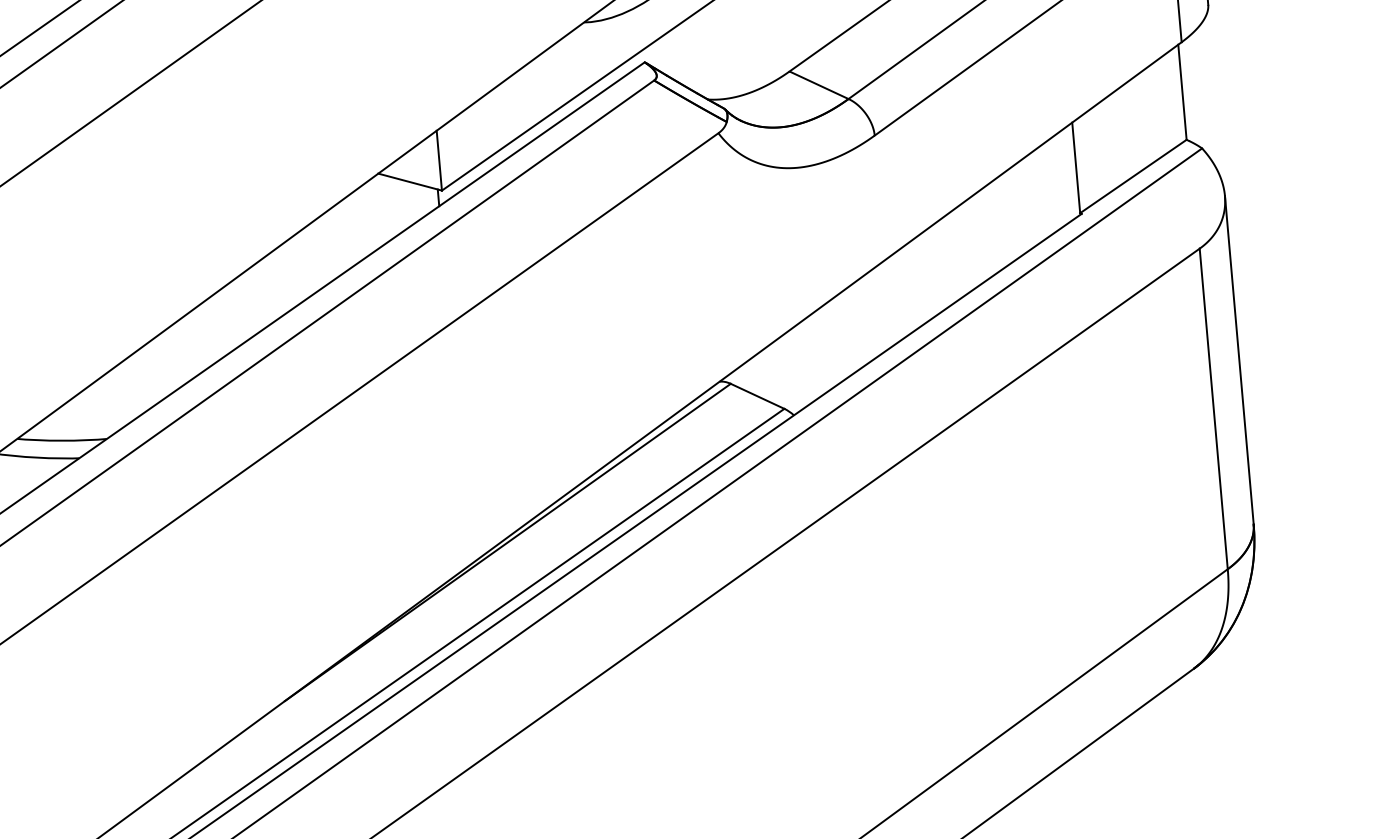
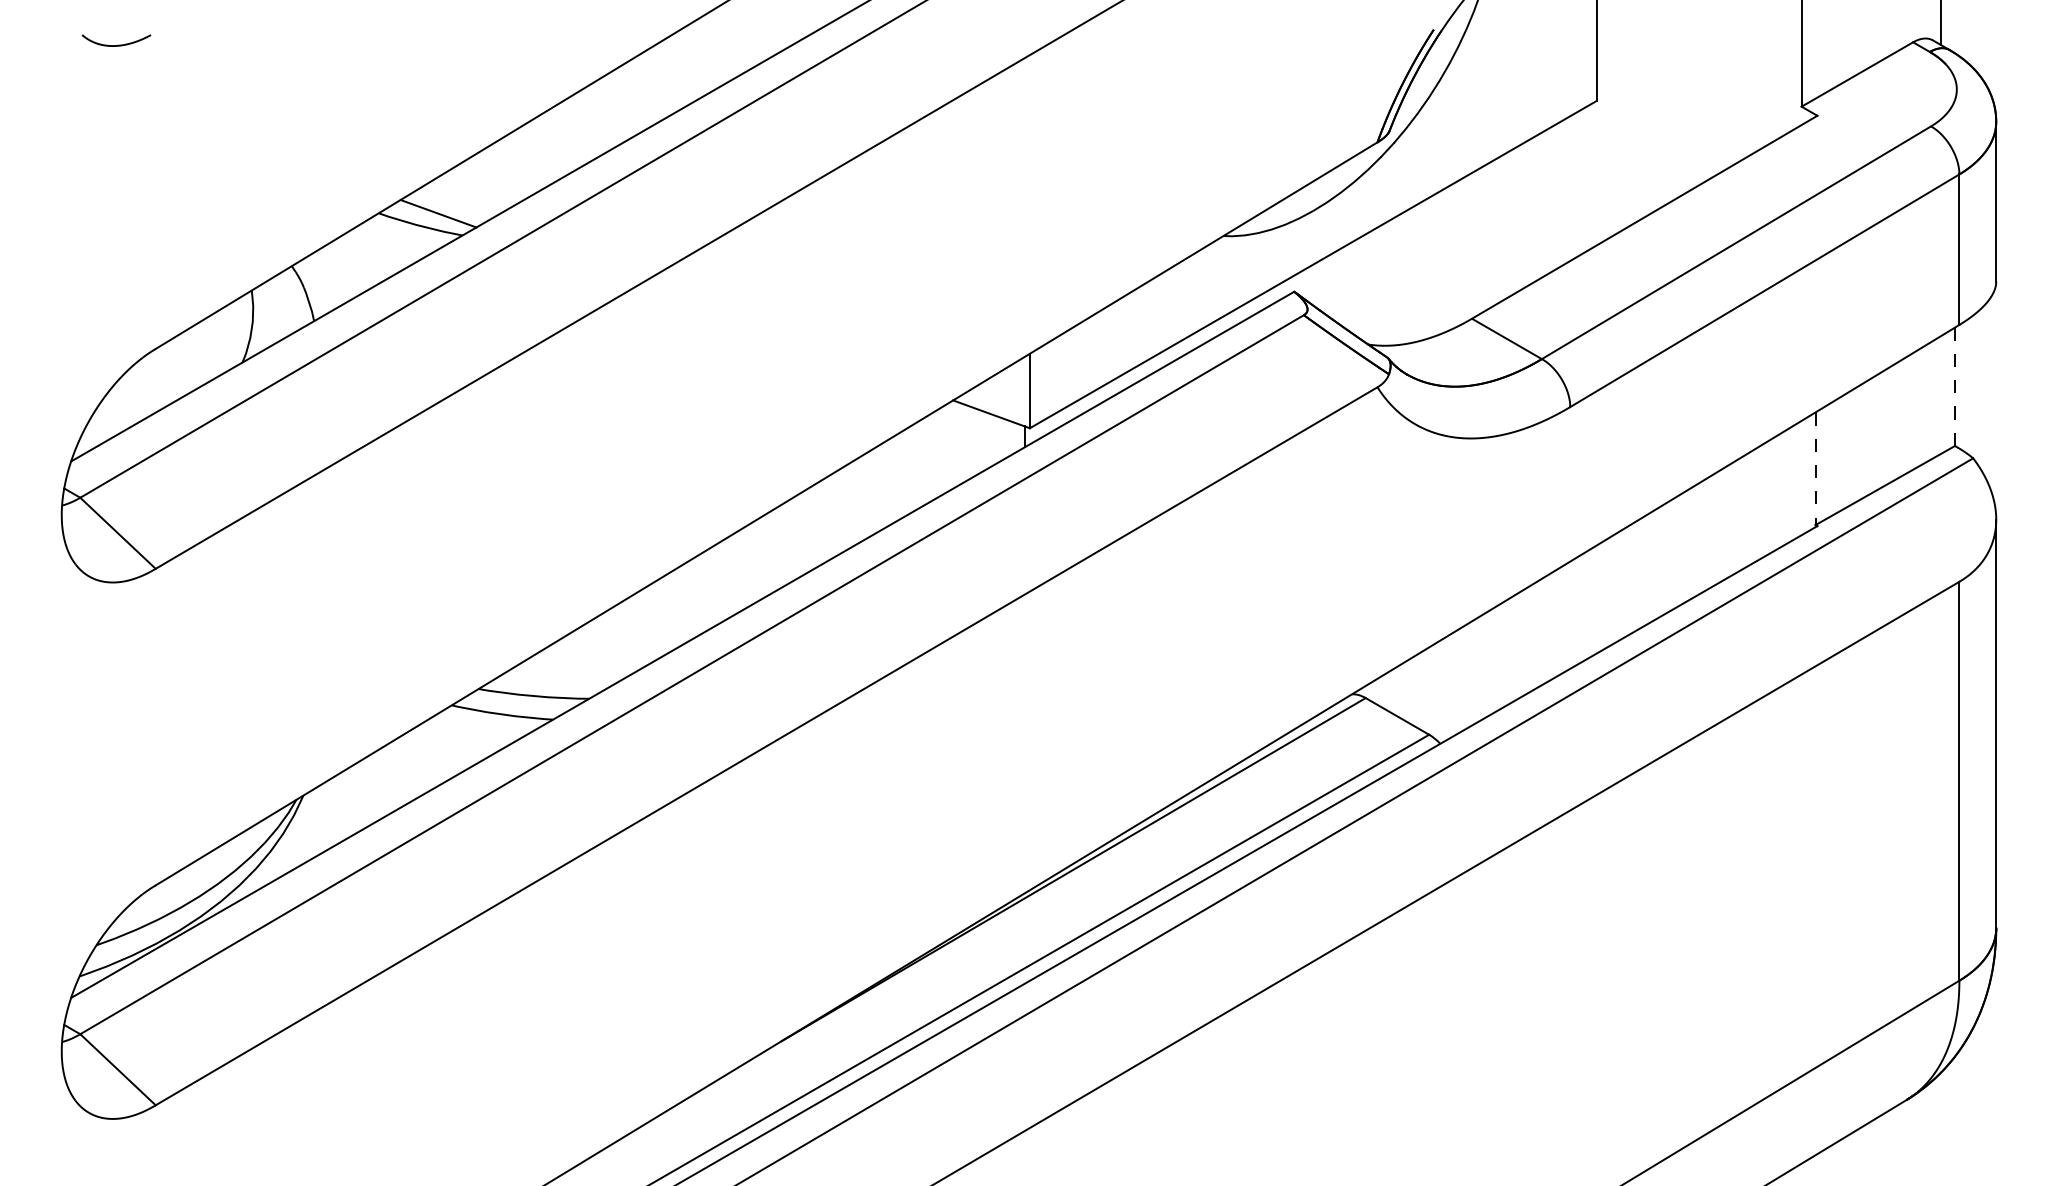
line: (1182, 92) -> (1954, 387), solid -> dashed
line: (1076, 168) -> (1815, 469), solid -> dashed

